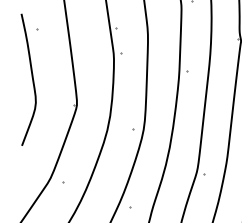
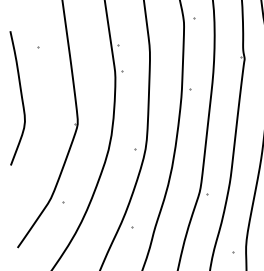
curve: (32, 79) -> (21, 98), moved

